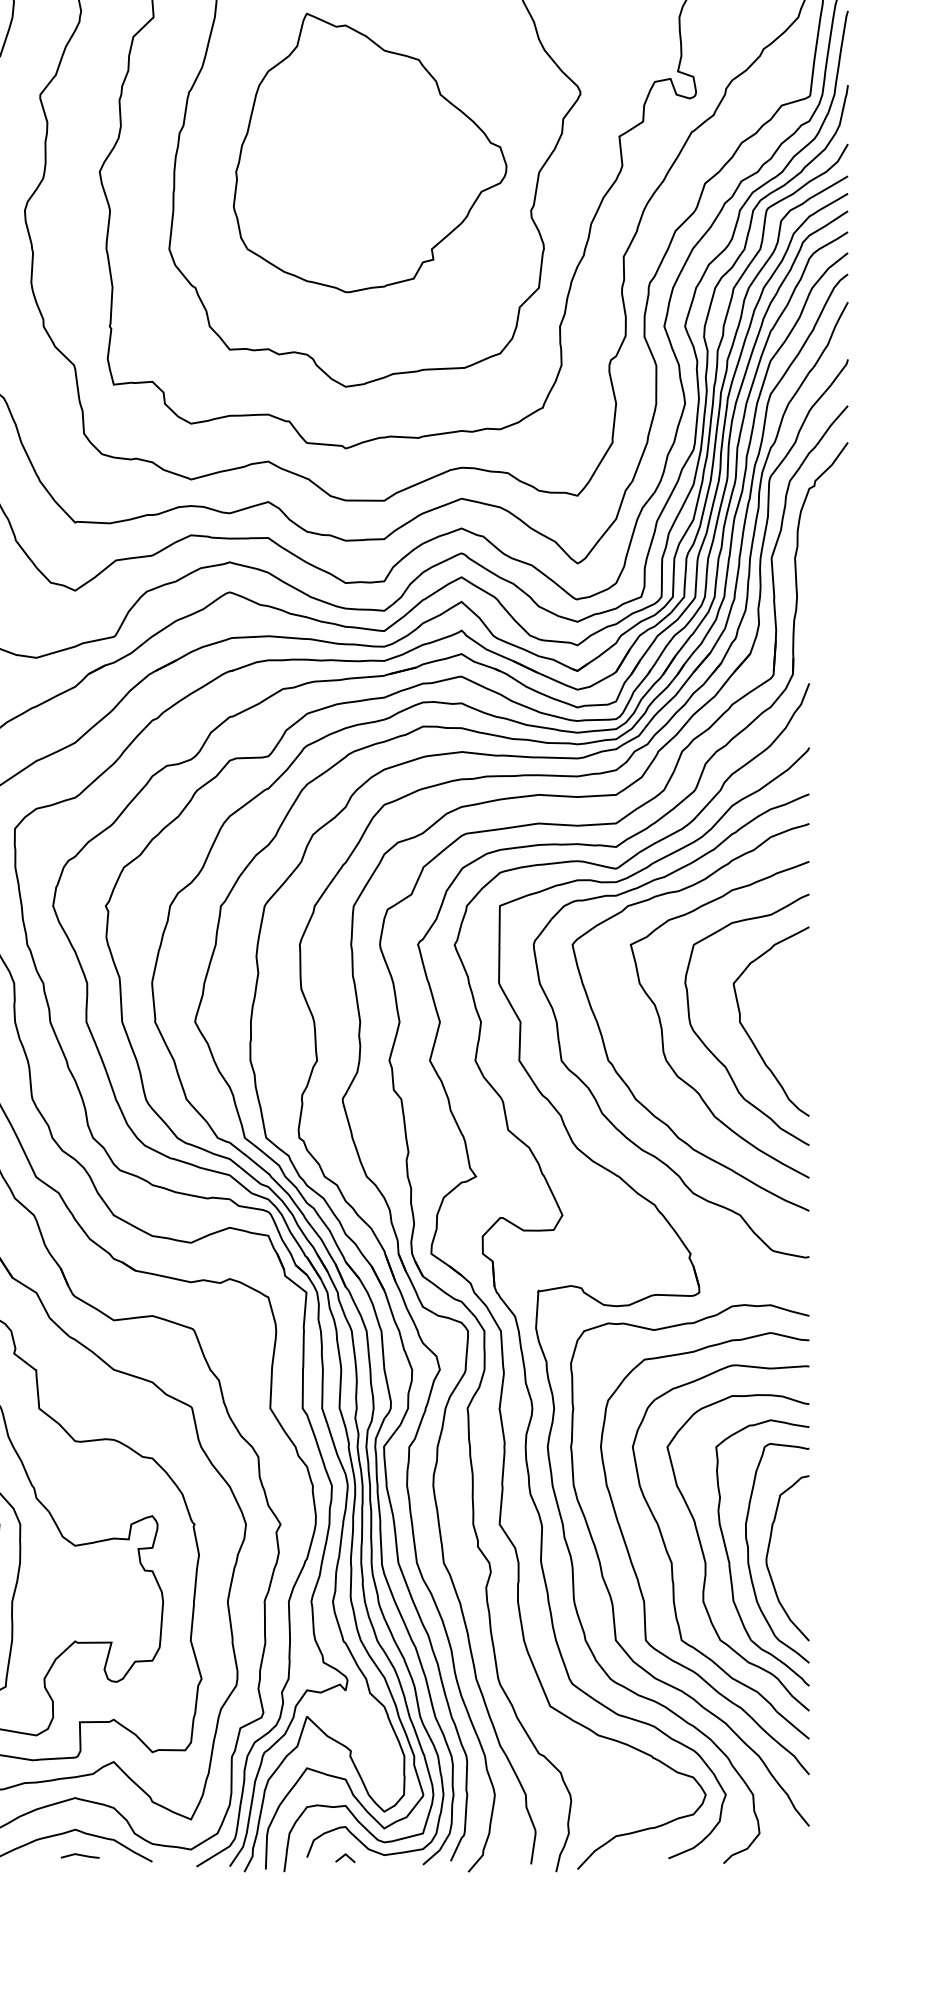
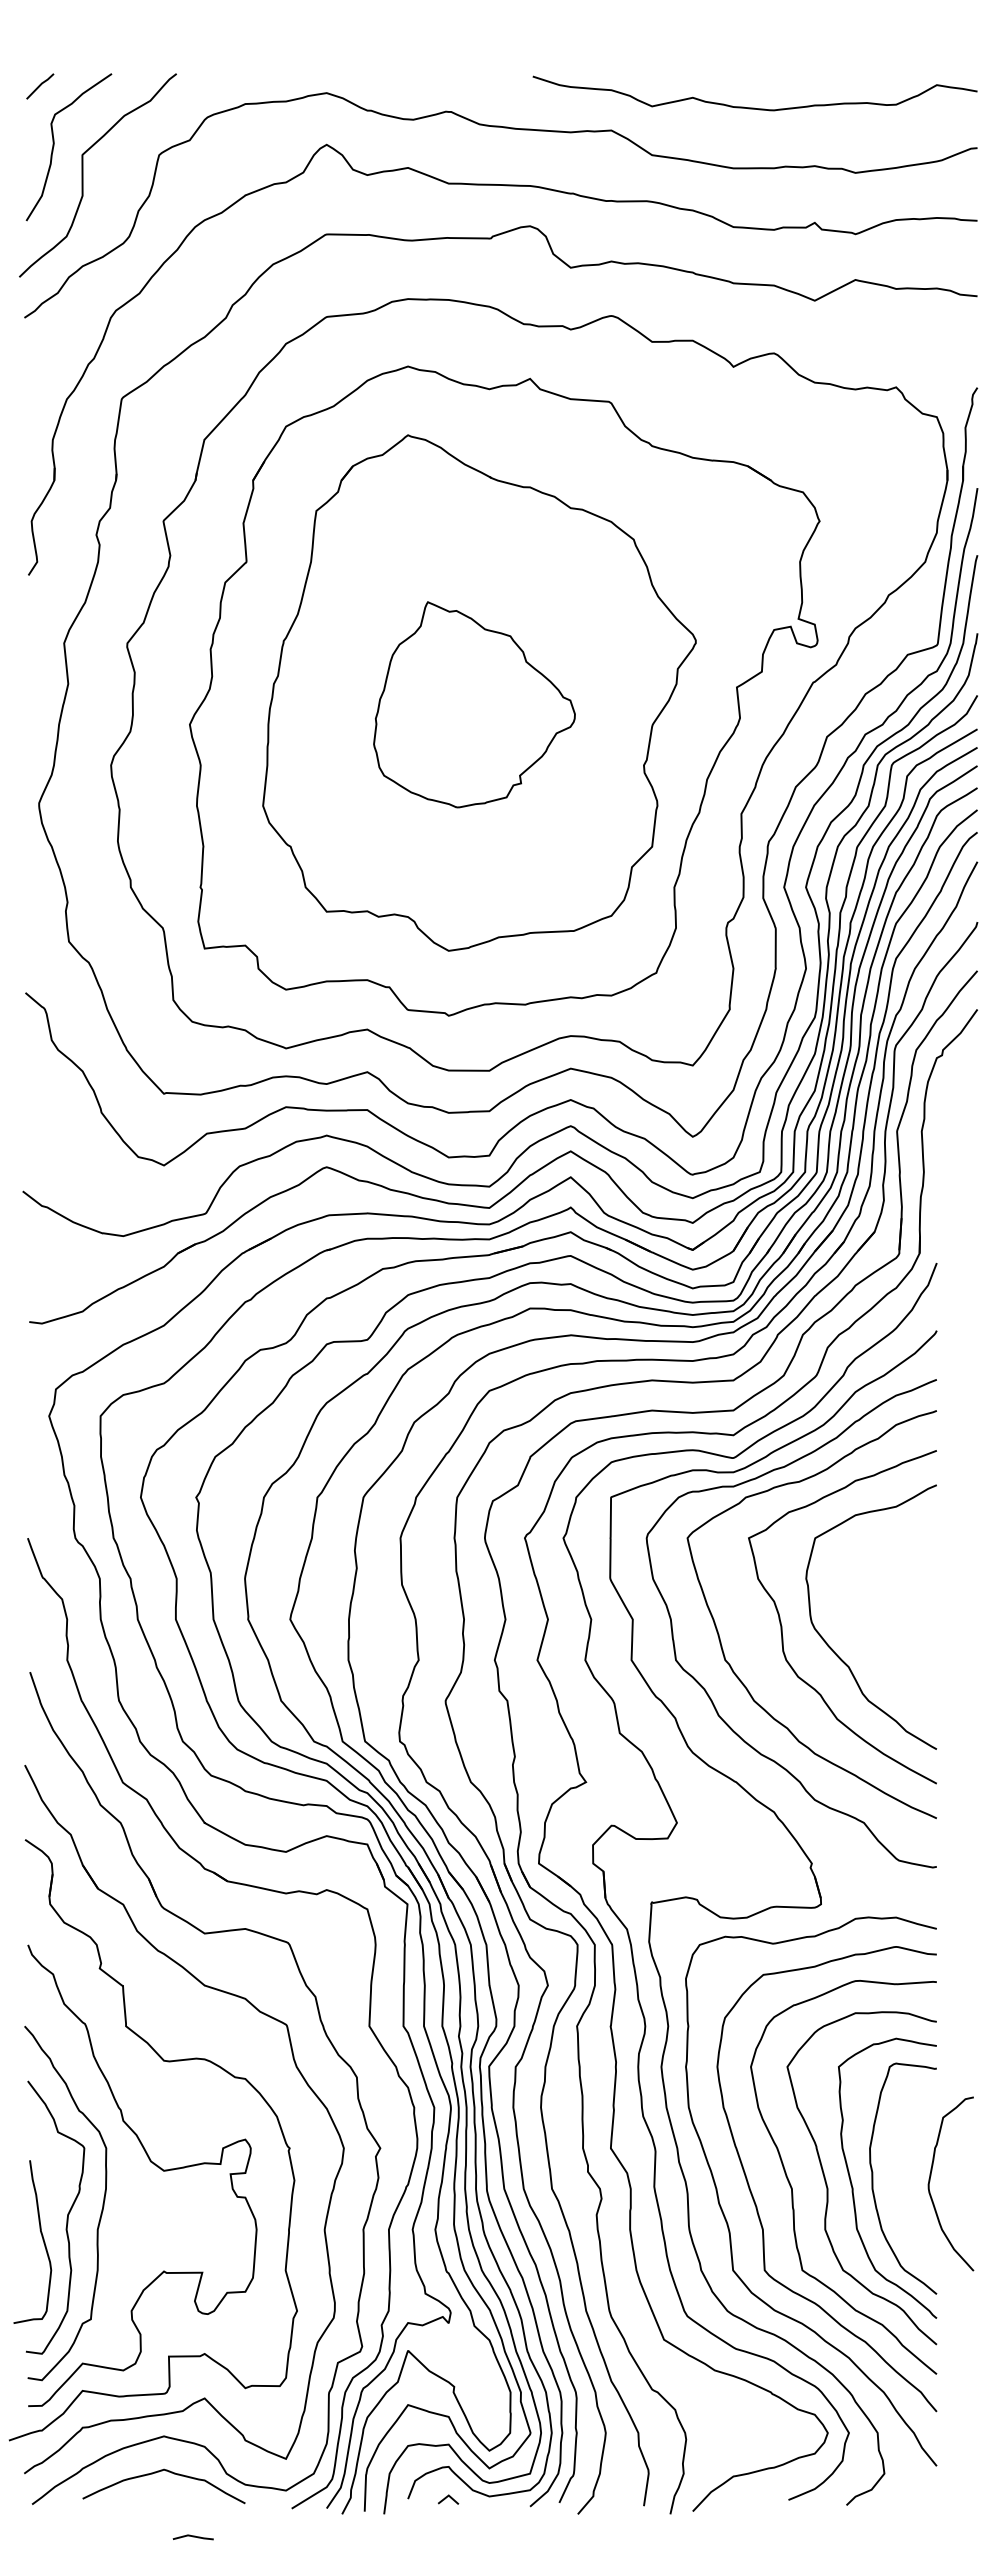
part: (370, 152) -> (474, 704), size x0.7
curve: (750, 1036) -> (874, 1634), removed
curve: (768, 1555) -> (930, 2181), moved
line: (79, 1856) -> (192, 2537), moved

